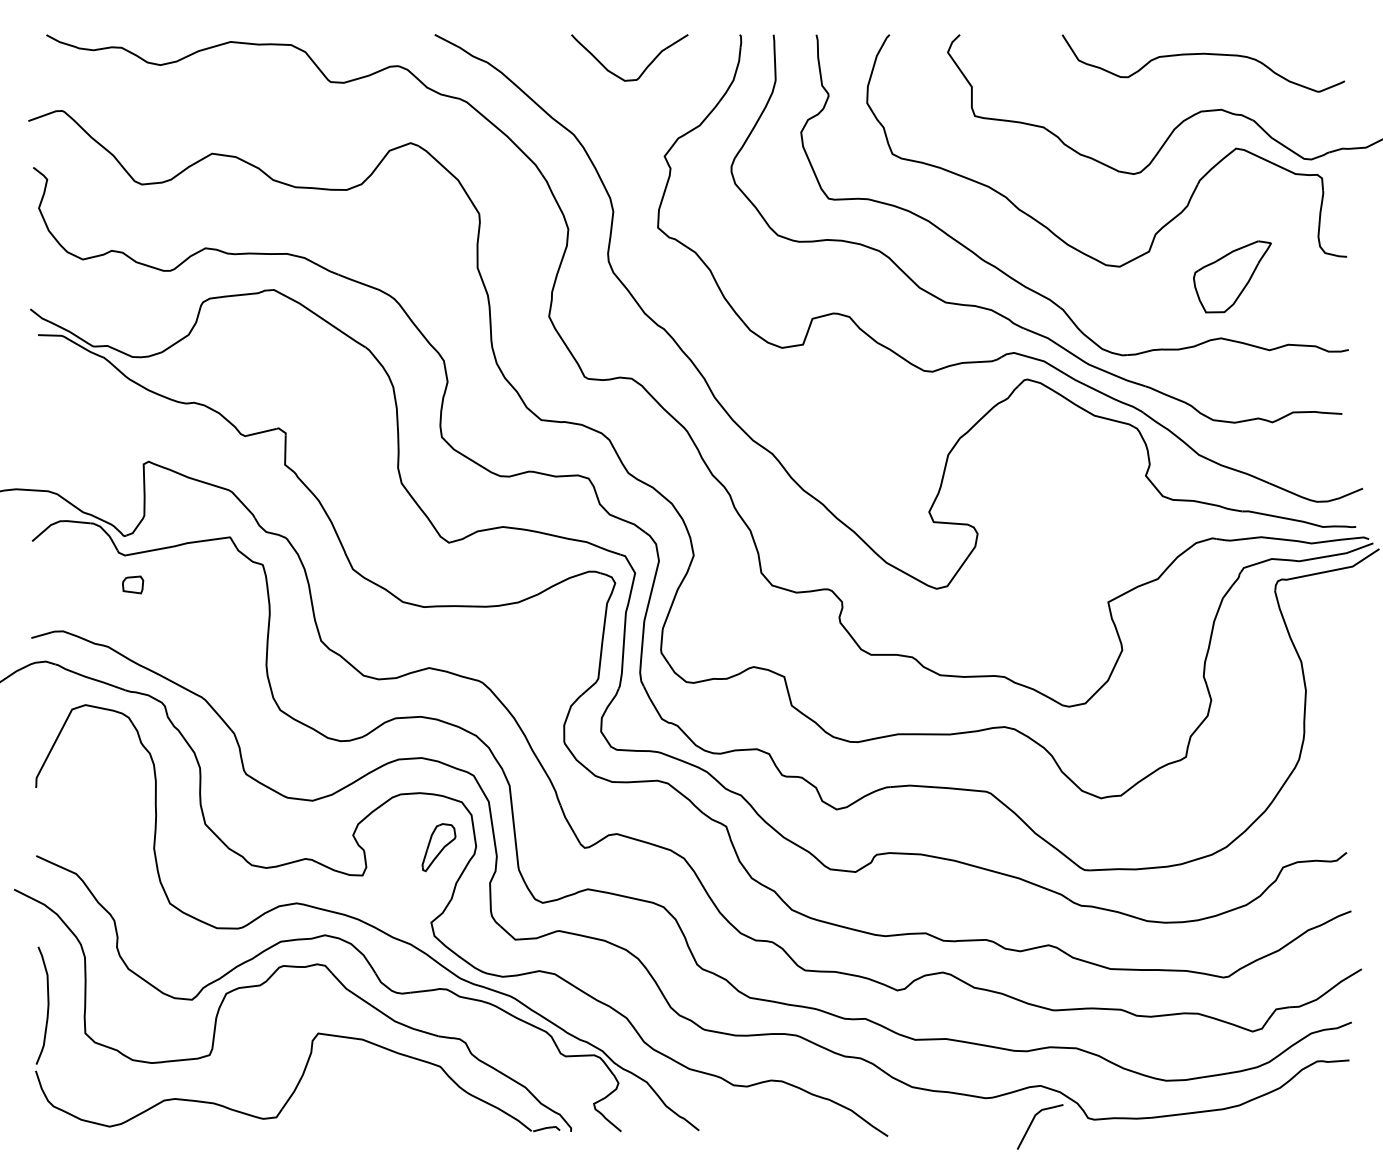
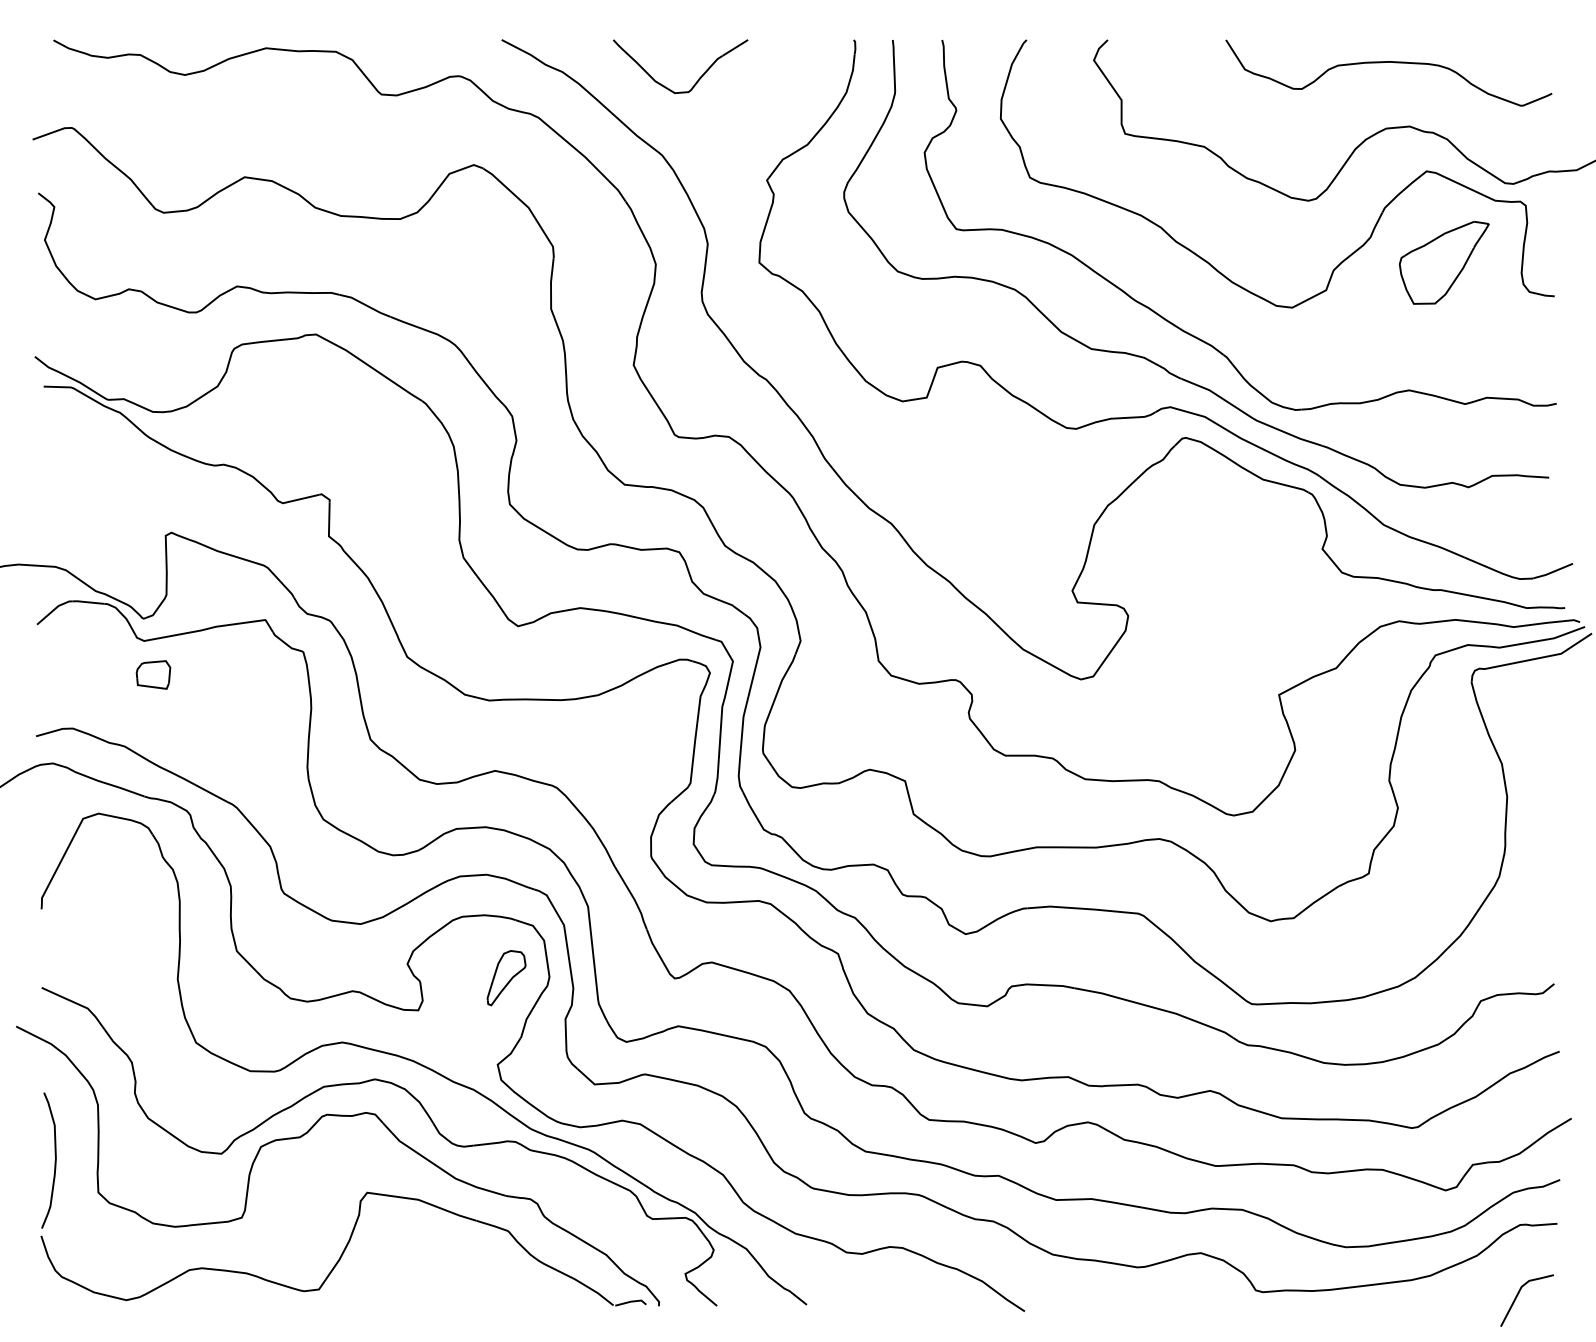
part: (645, 67) -> (698, 77), moved
part: (1232, 276) -> (1444, 262), moved
part: (132, 584) -> (152, 674), size x1.43
curve: (1032, 1123) -> (1518, 1296), moved

